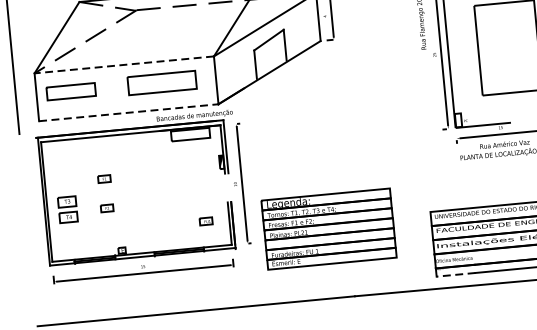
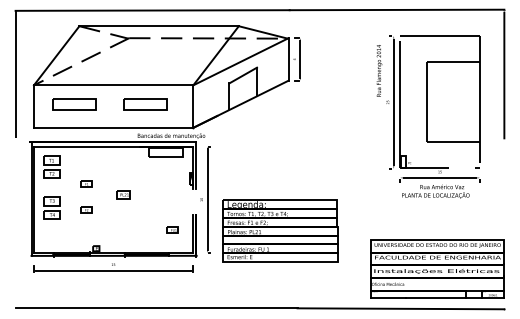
line: (124, 65) -> (113, 85), dashed -> solid
part: (162, 83) -> (145, 104), size x0.71
part: (70, 91) -> (74, 104), moved
line: (128, 112) -> (113, 127), dashed -> solid
part: (62, 162) -> (51, 166), added
part: (146, 186) -> (123, 194), added
part: (329, 228) -> (280, 230), moved
line: (455, 274) -> (387, 297), dashed -> solid

